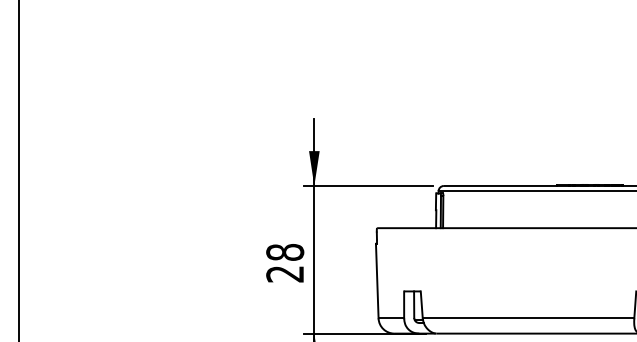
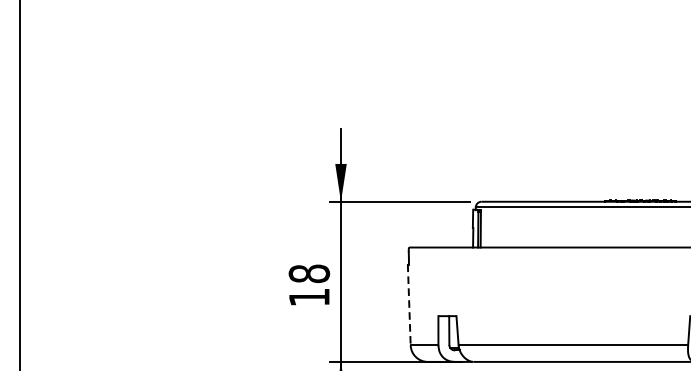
text: (284, 274) -> (308, 297), 28 -> 18
line: (377, 281) -> (409, 305), solid -> dashed

